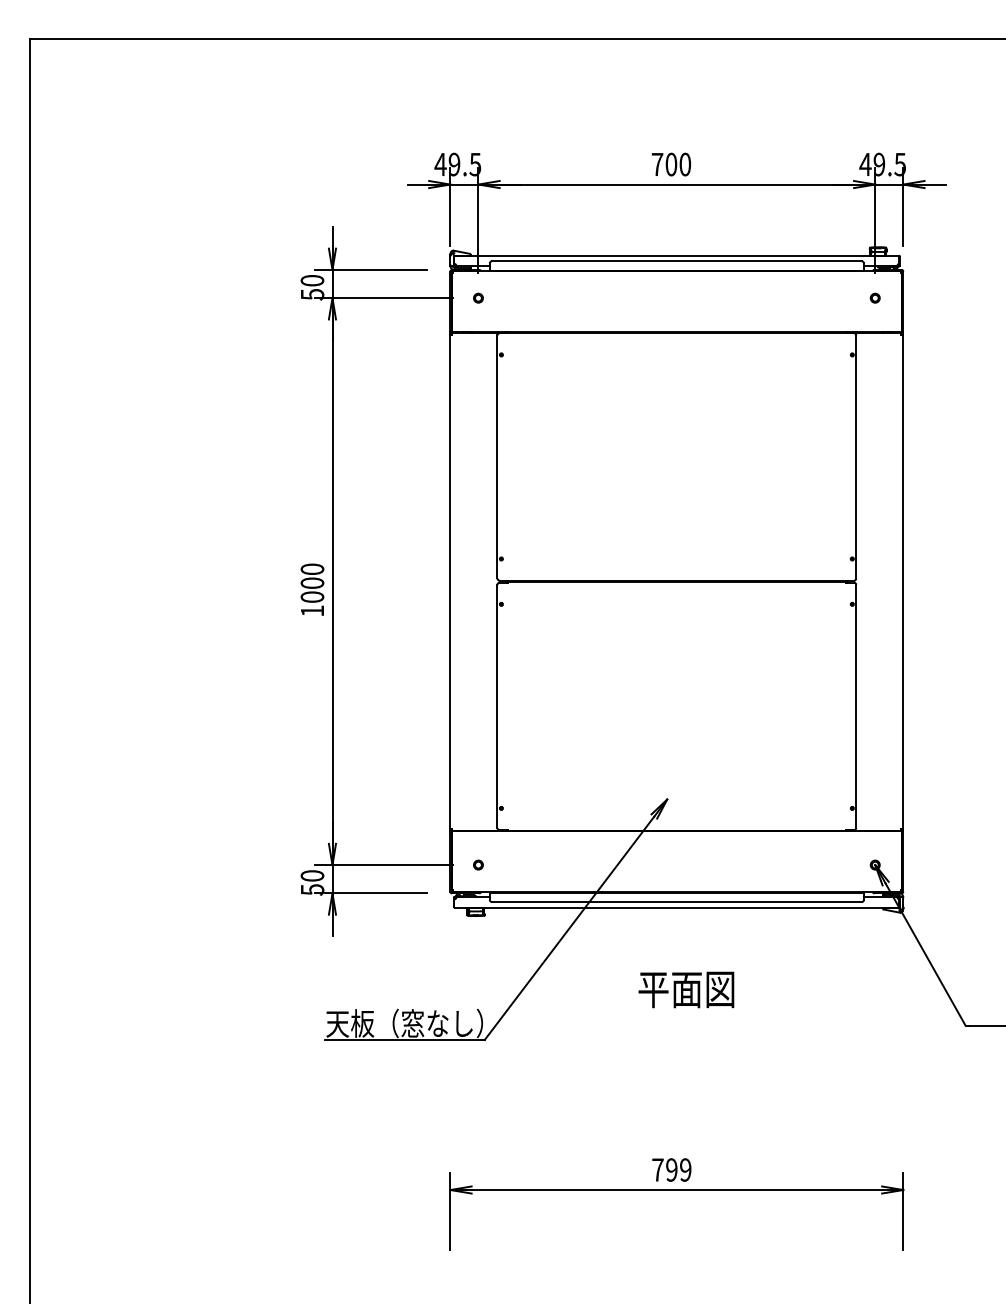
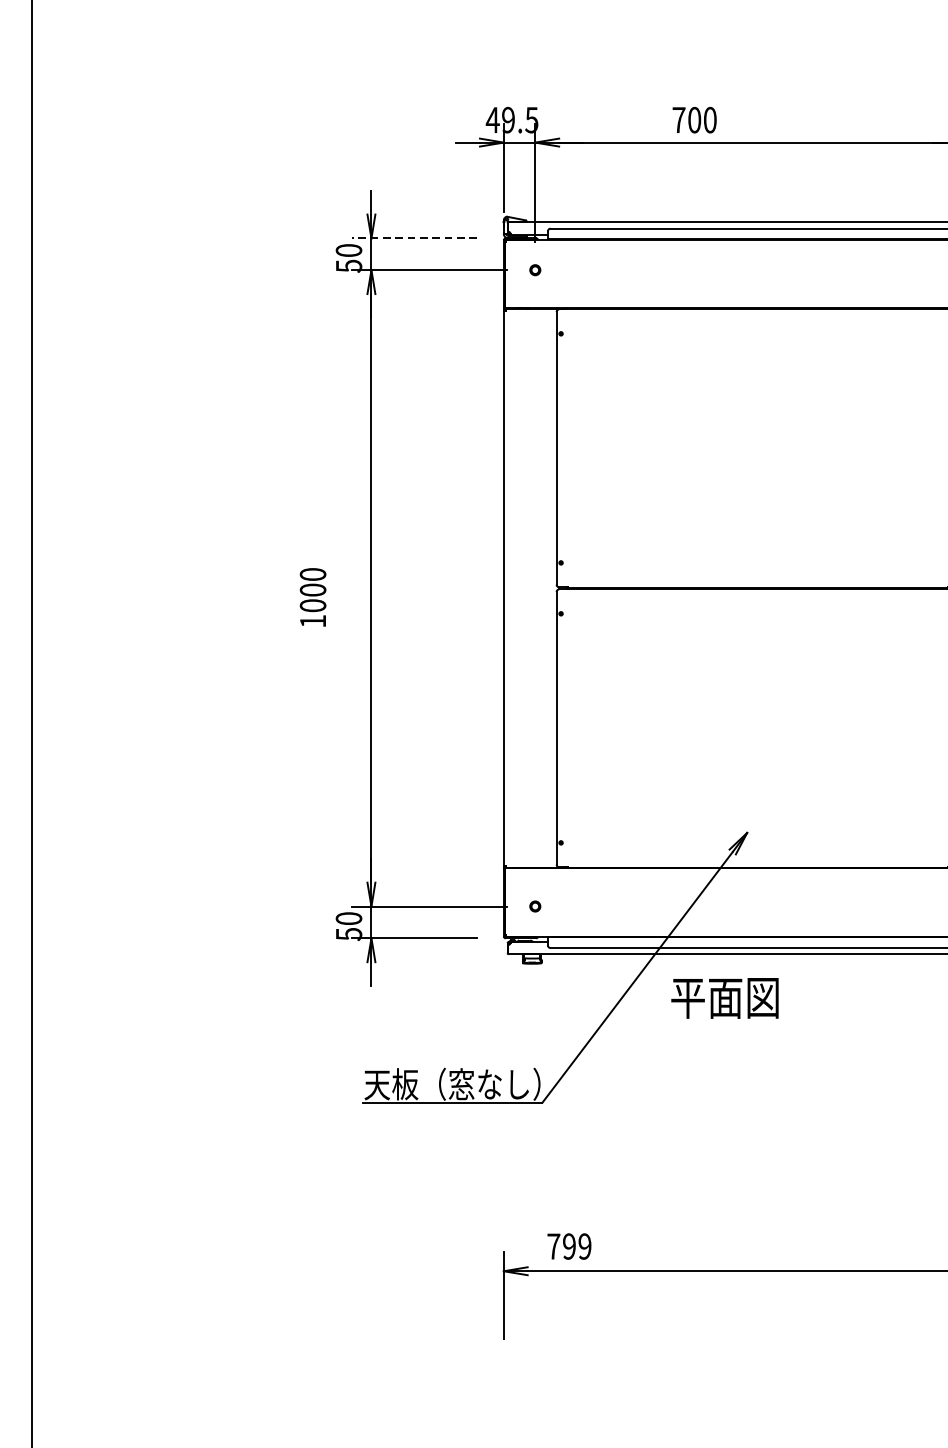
text: (670, 164) -> (693, 120), moved
line: (371, 269) -> (415, 237), solid -> dashed
text: (312, 589) -> (313, 597), moved
text: (686, 989) -> (725, 997), moved
text: (671, 1169) -> (569, 1245), moved

